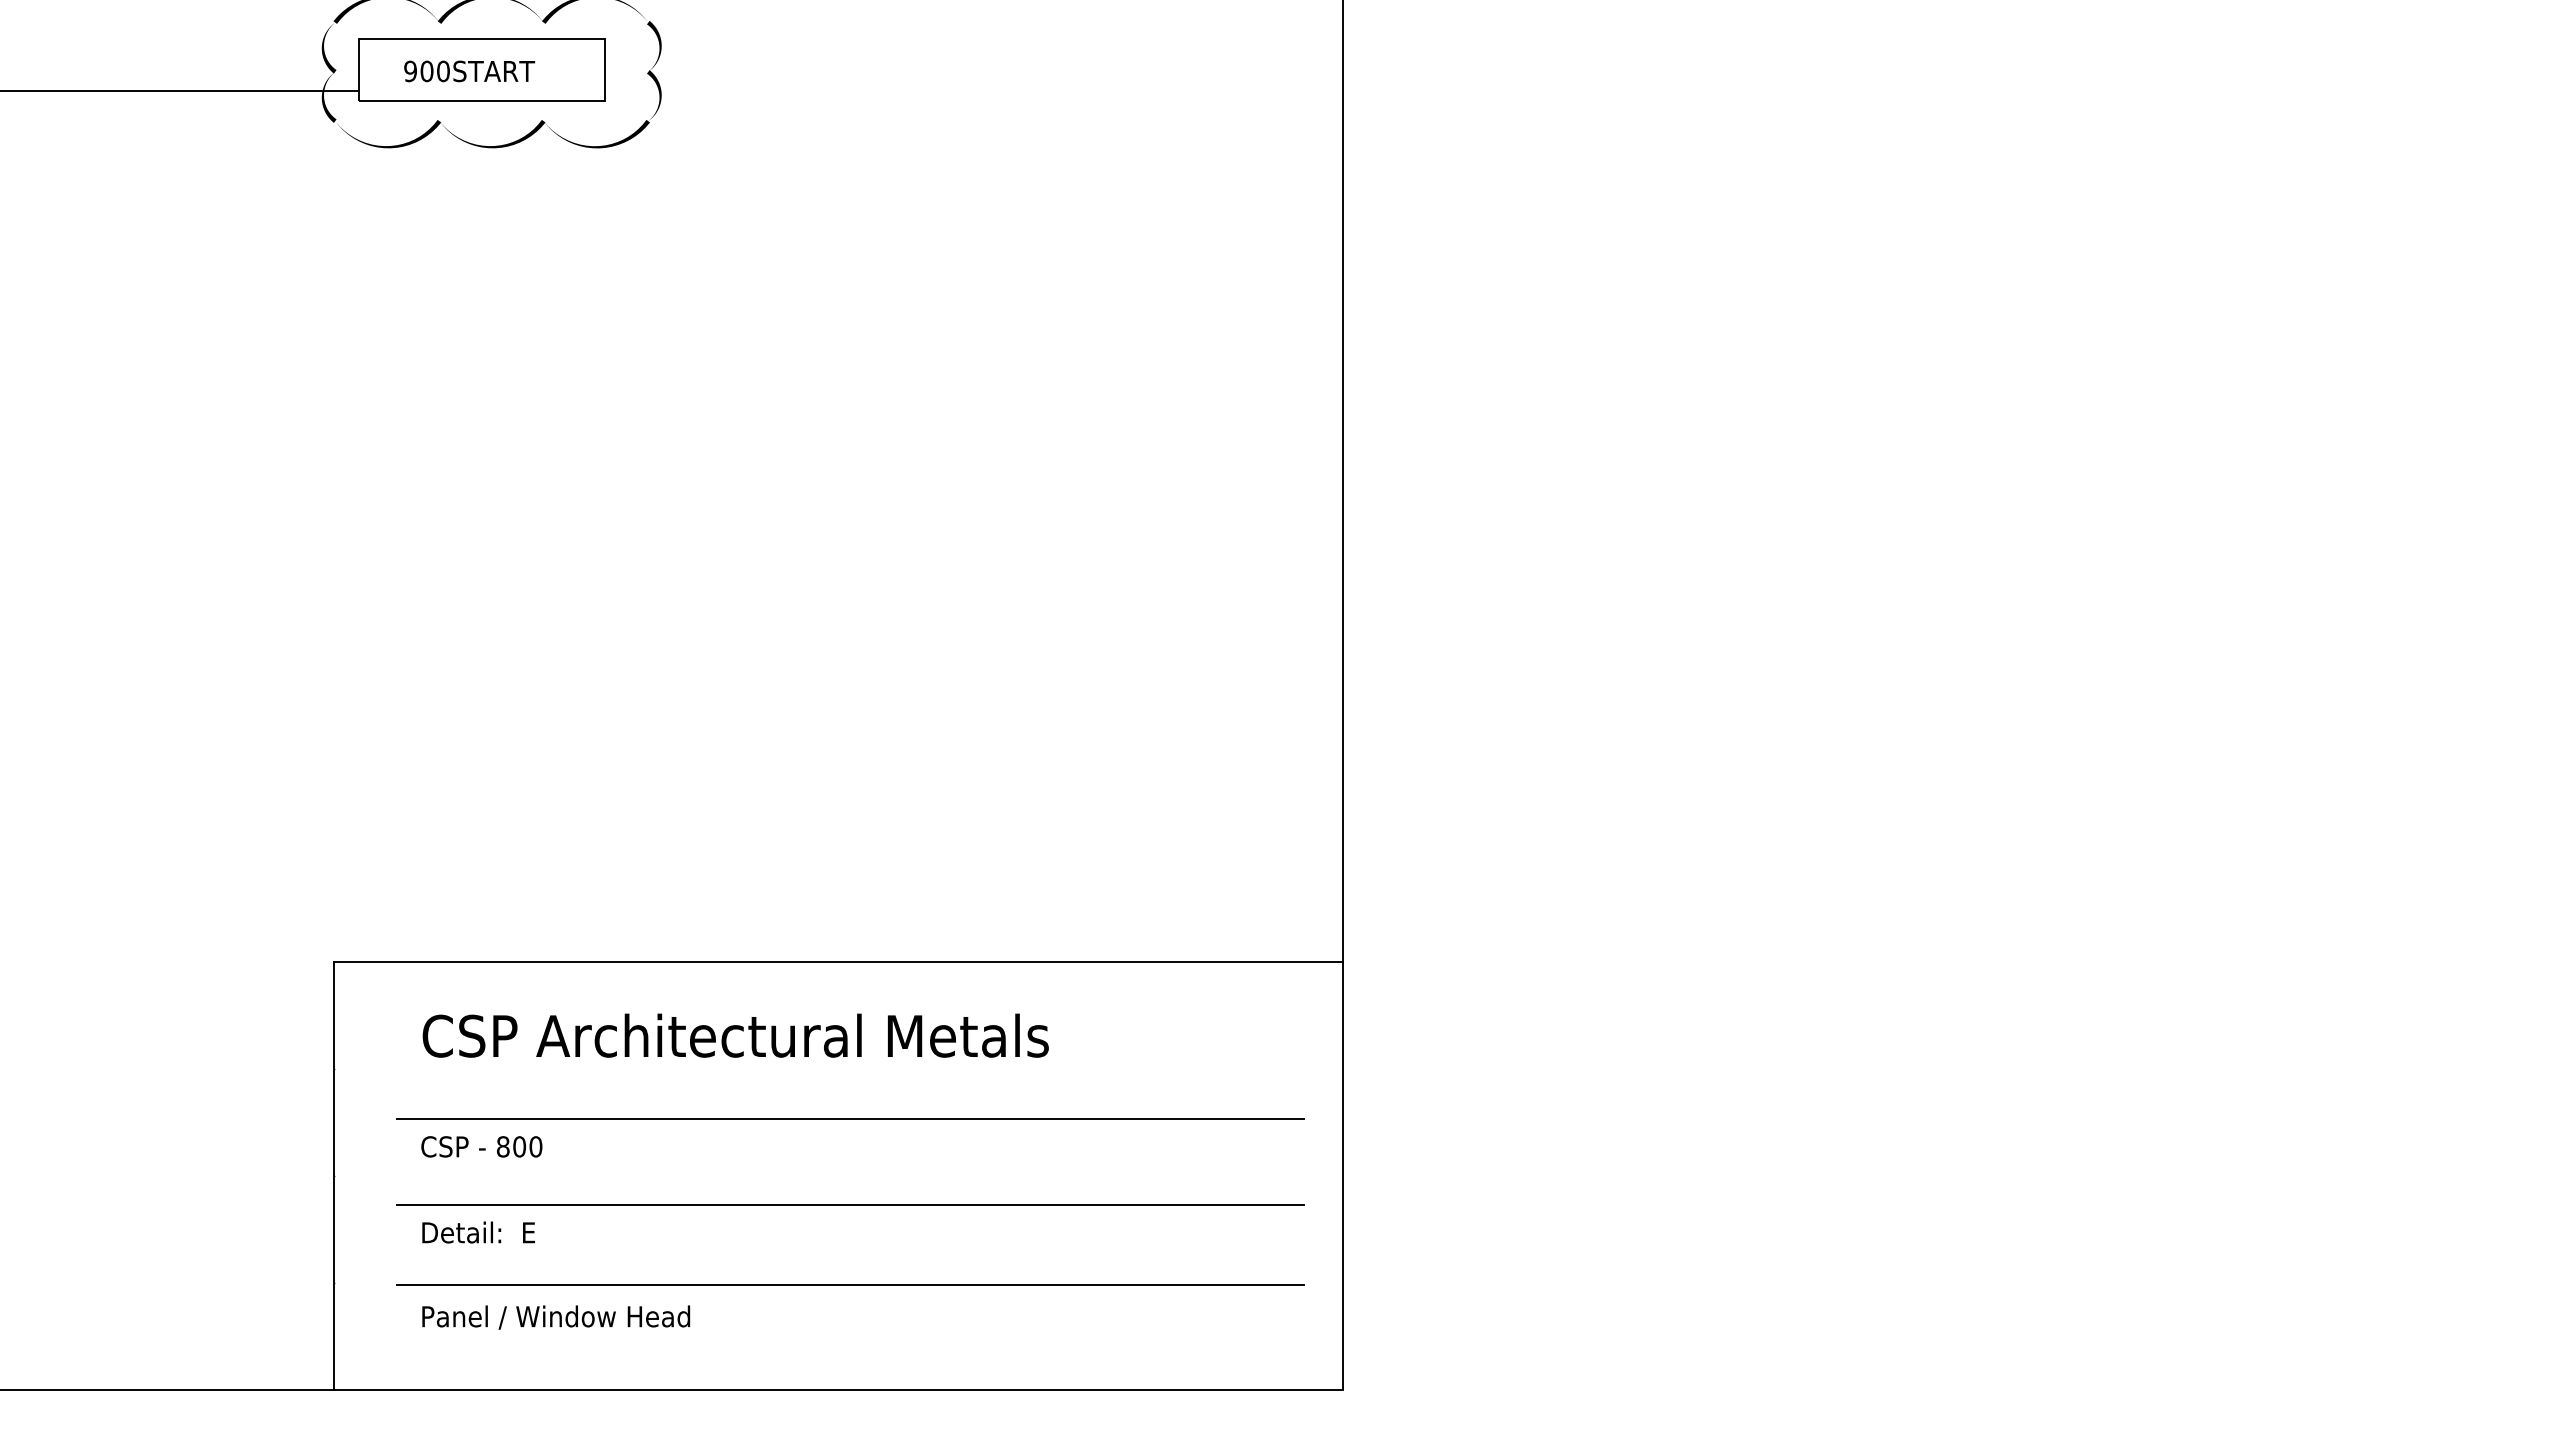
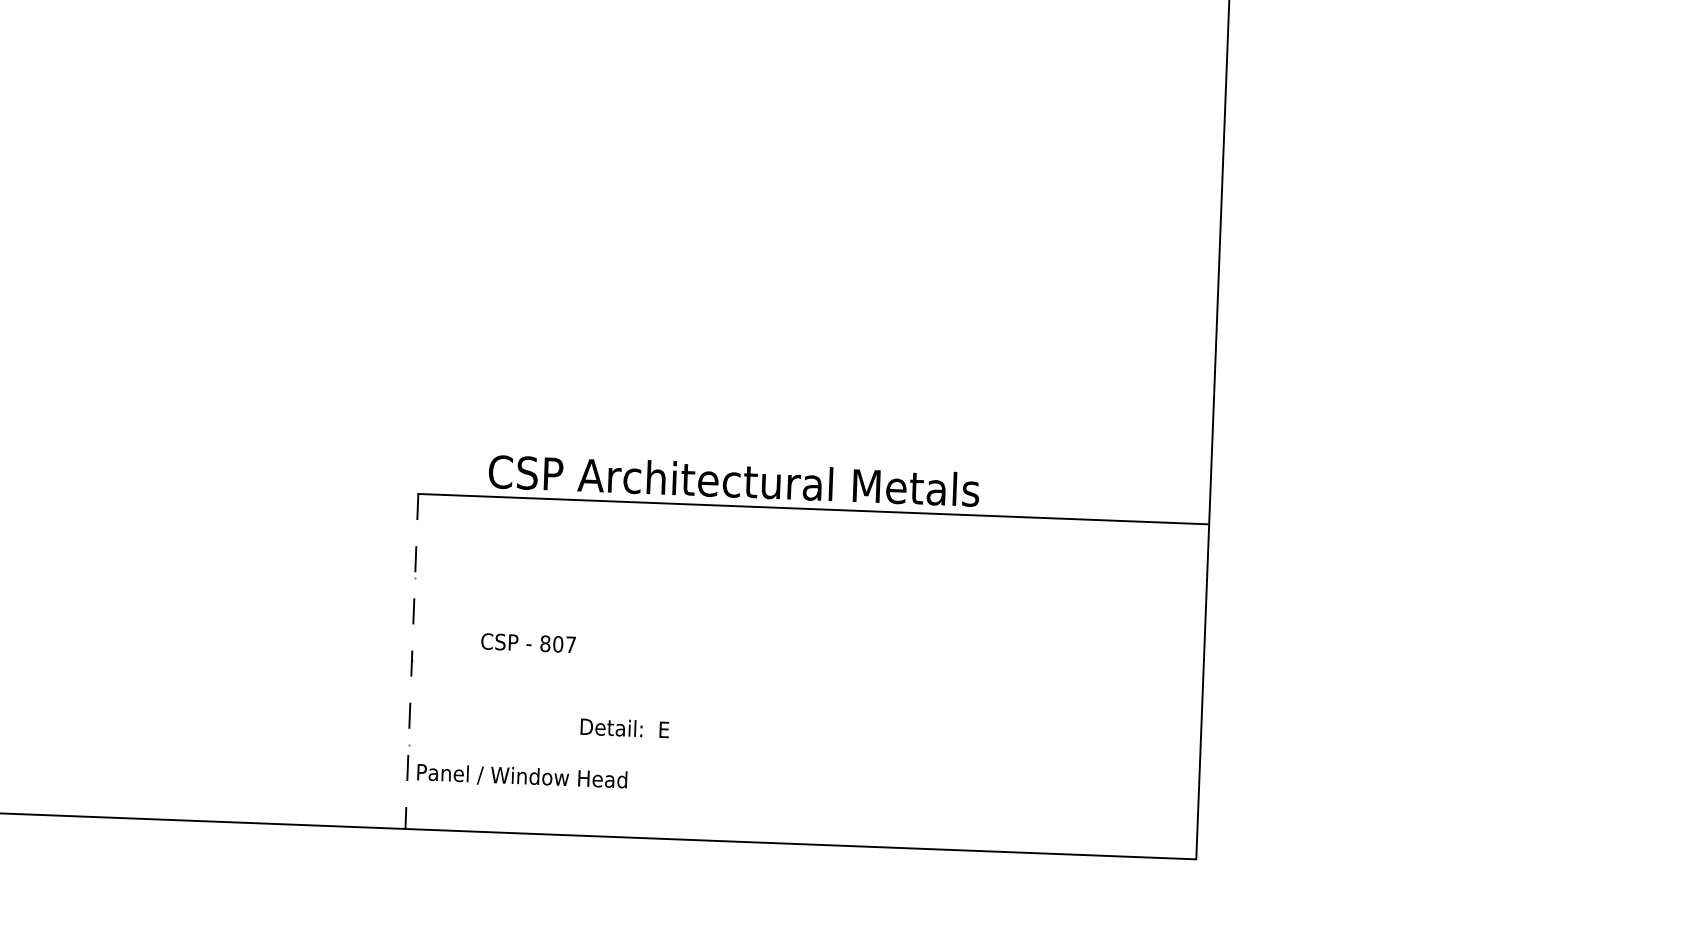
text: (735, 1035) -> (733, 480), moved
line: (850, 1118) -> (818, 632), removed
text: (535, 1146) -> (570, 644), 800 -> 807
line: (333, 1175) -> (411, 661), solid -> dashed
line: (850, 1204) -> (815, 699), removed
text: (478, 1232) -> (624, 728), moved
line: (850, 1284) -> (813, 762), removed
text: (556, 1317) -> (522, 776), moved

